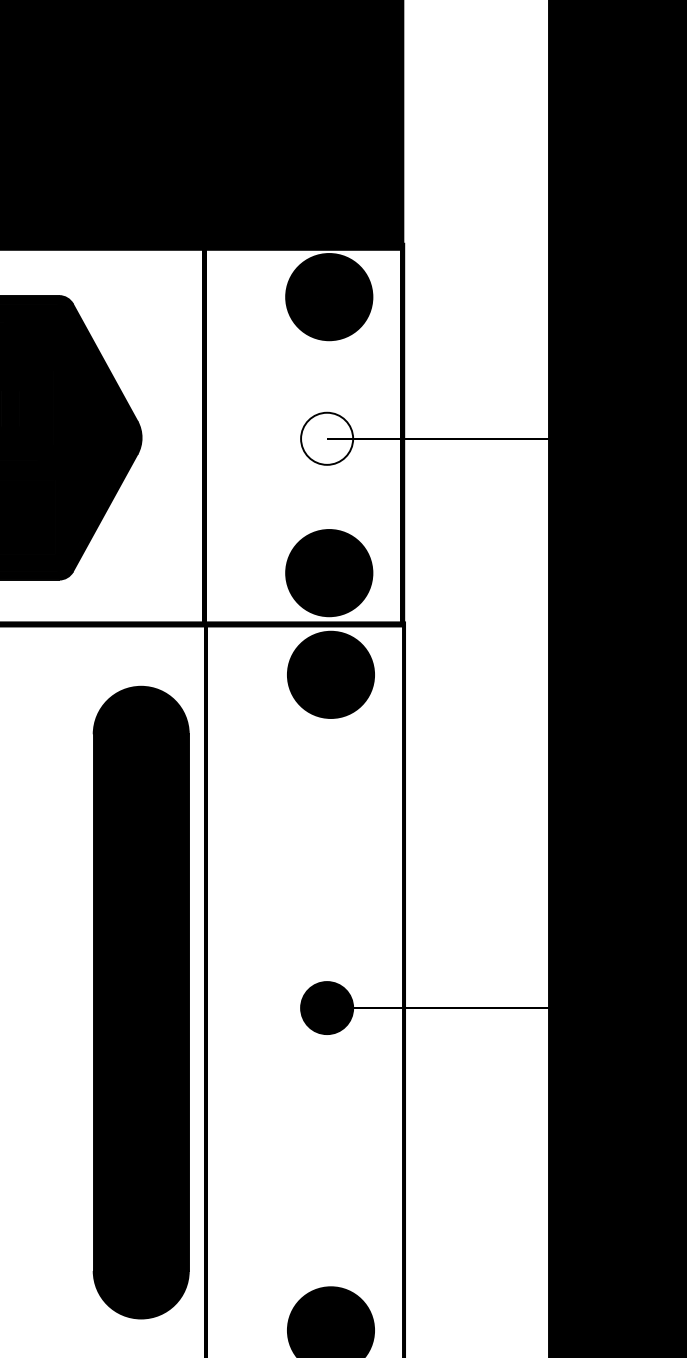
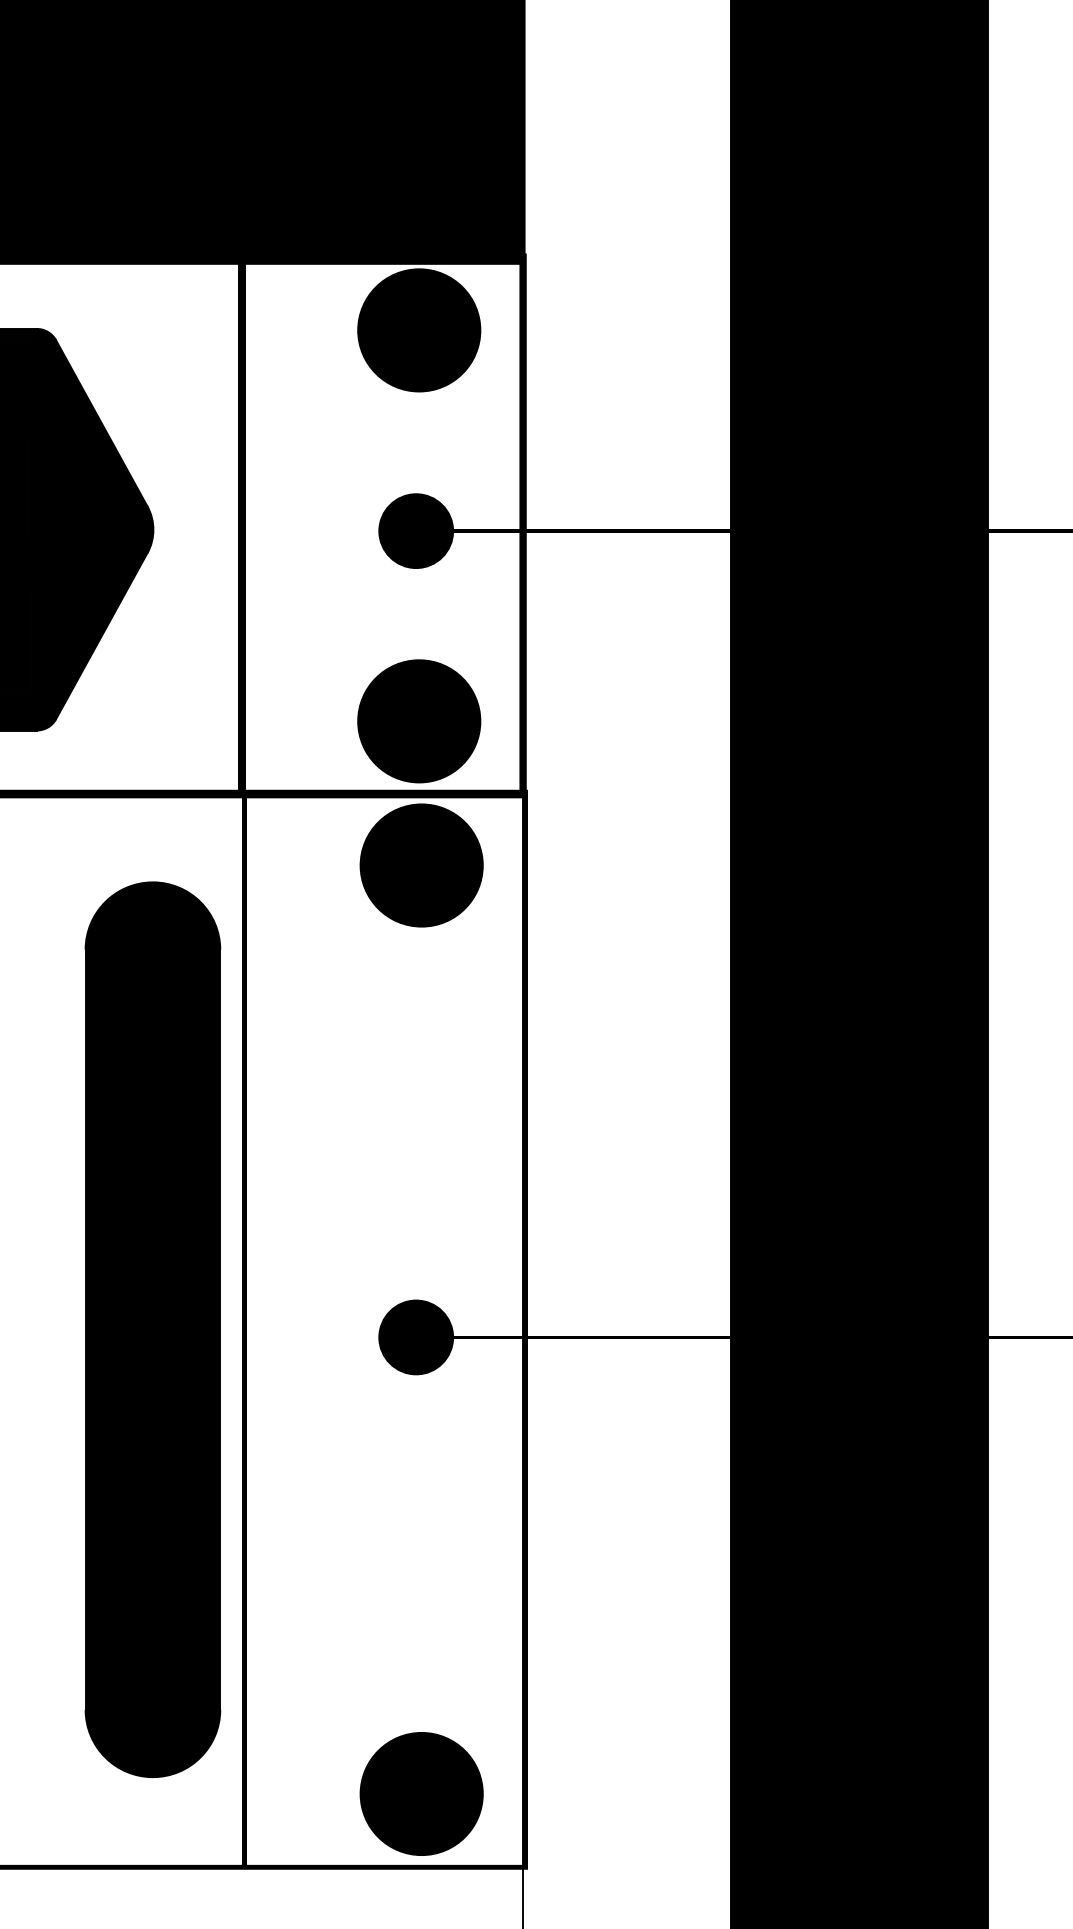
fill: (327, 439) -> (416, 531), added

